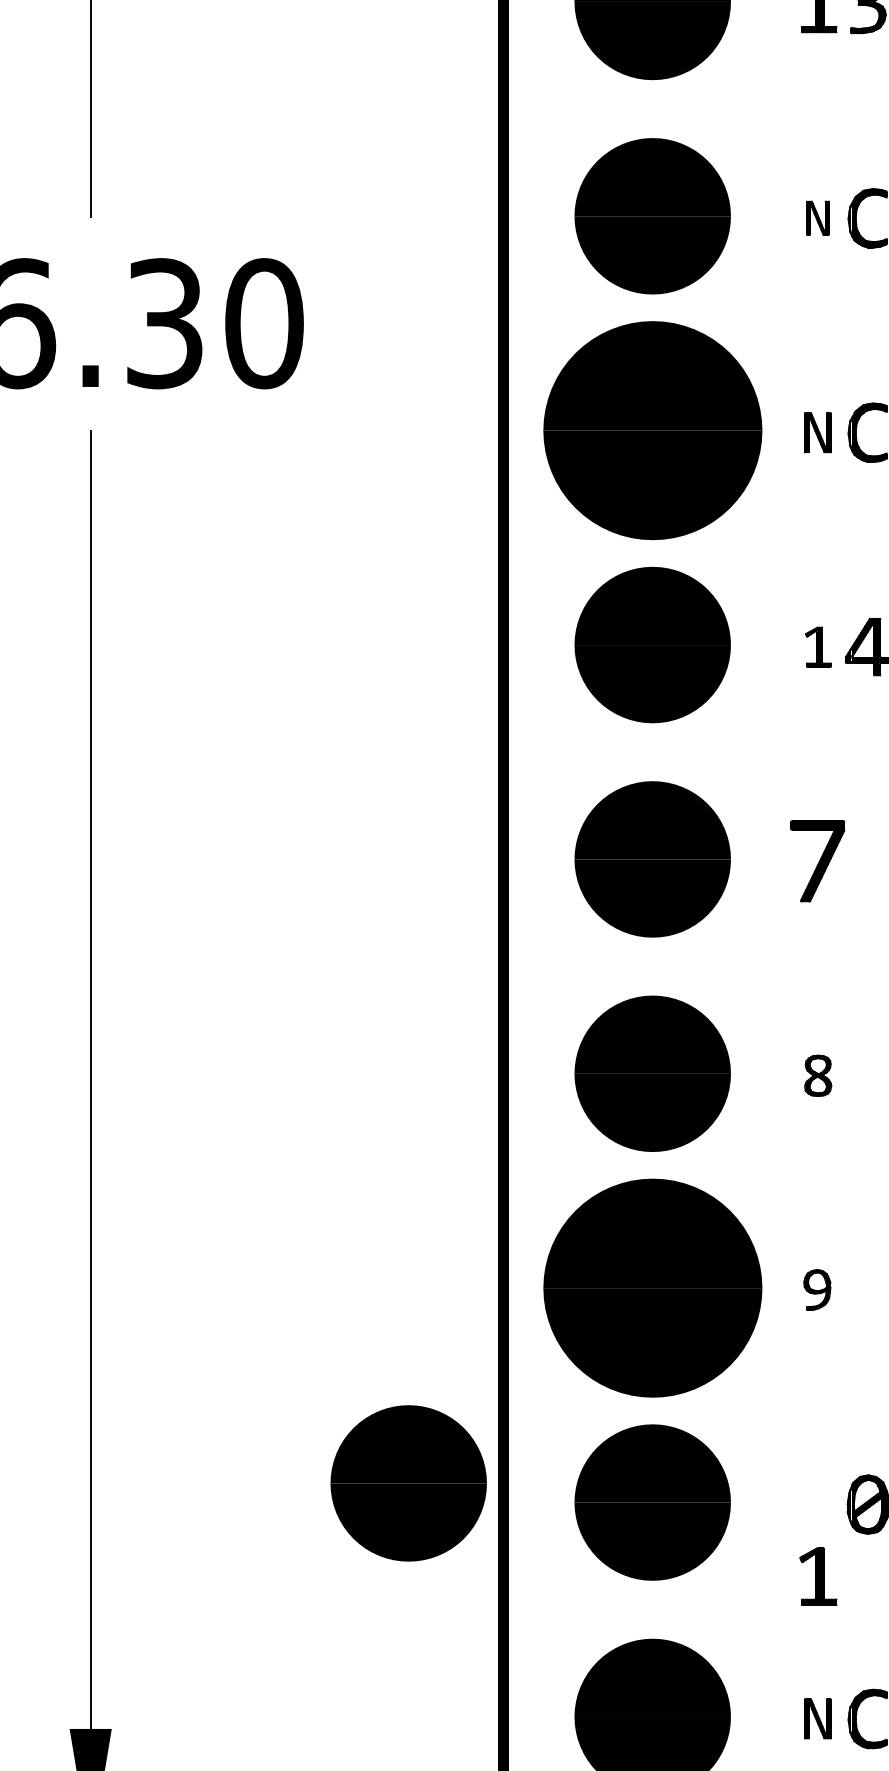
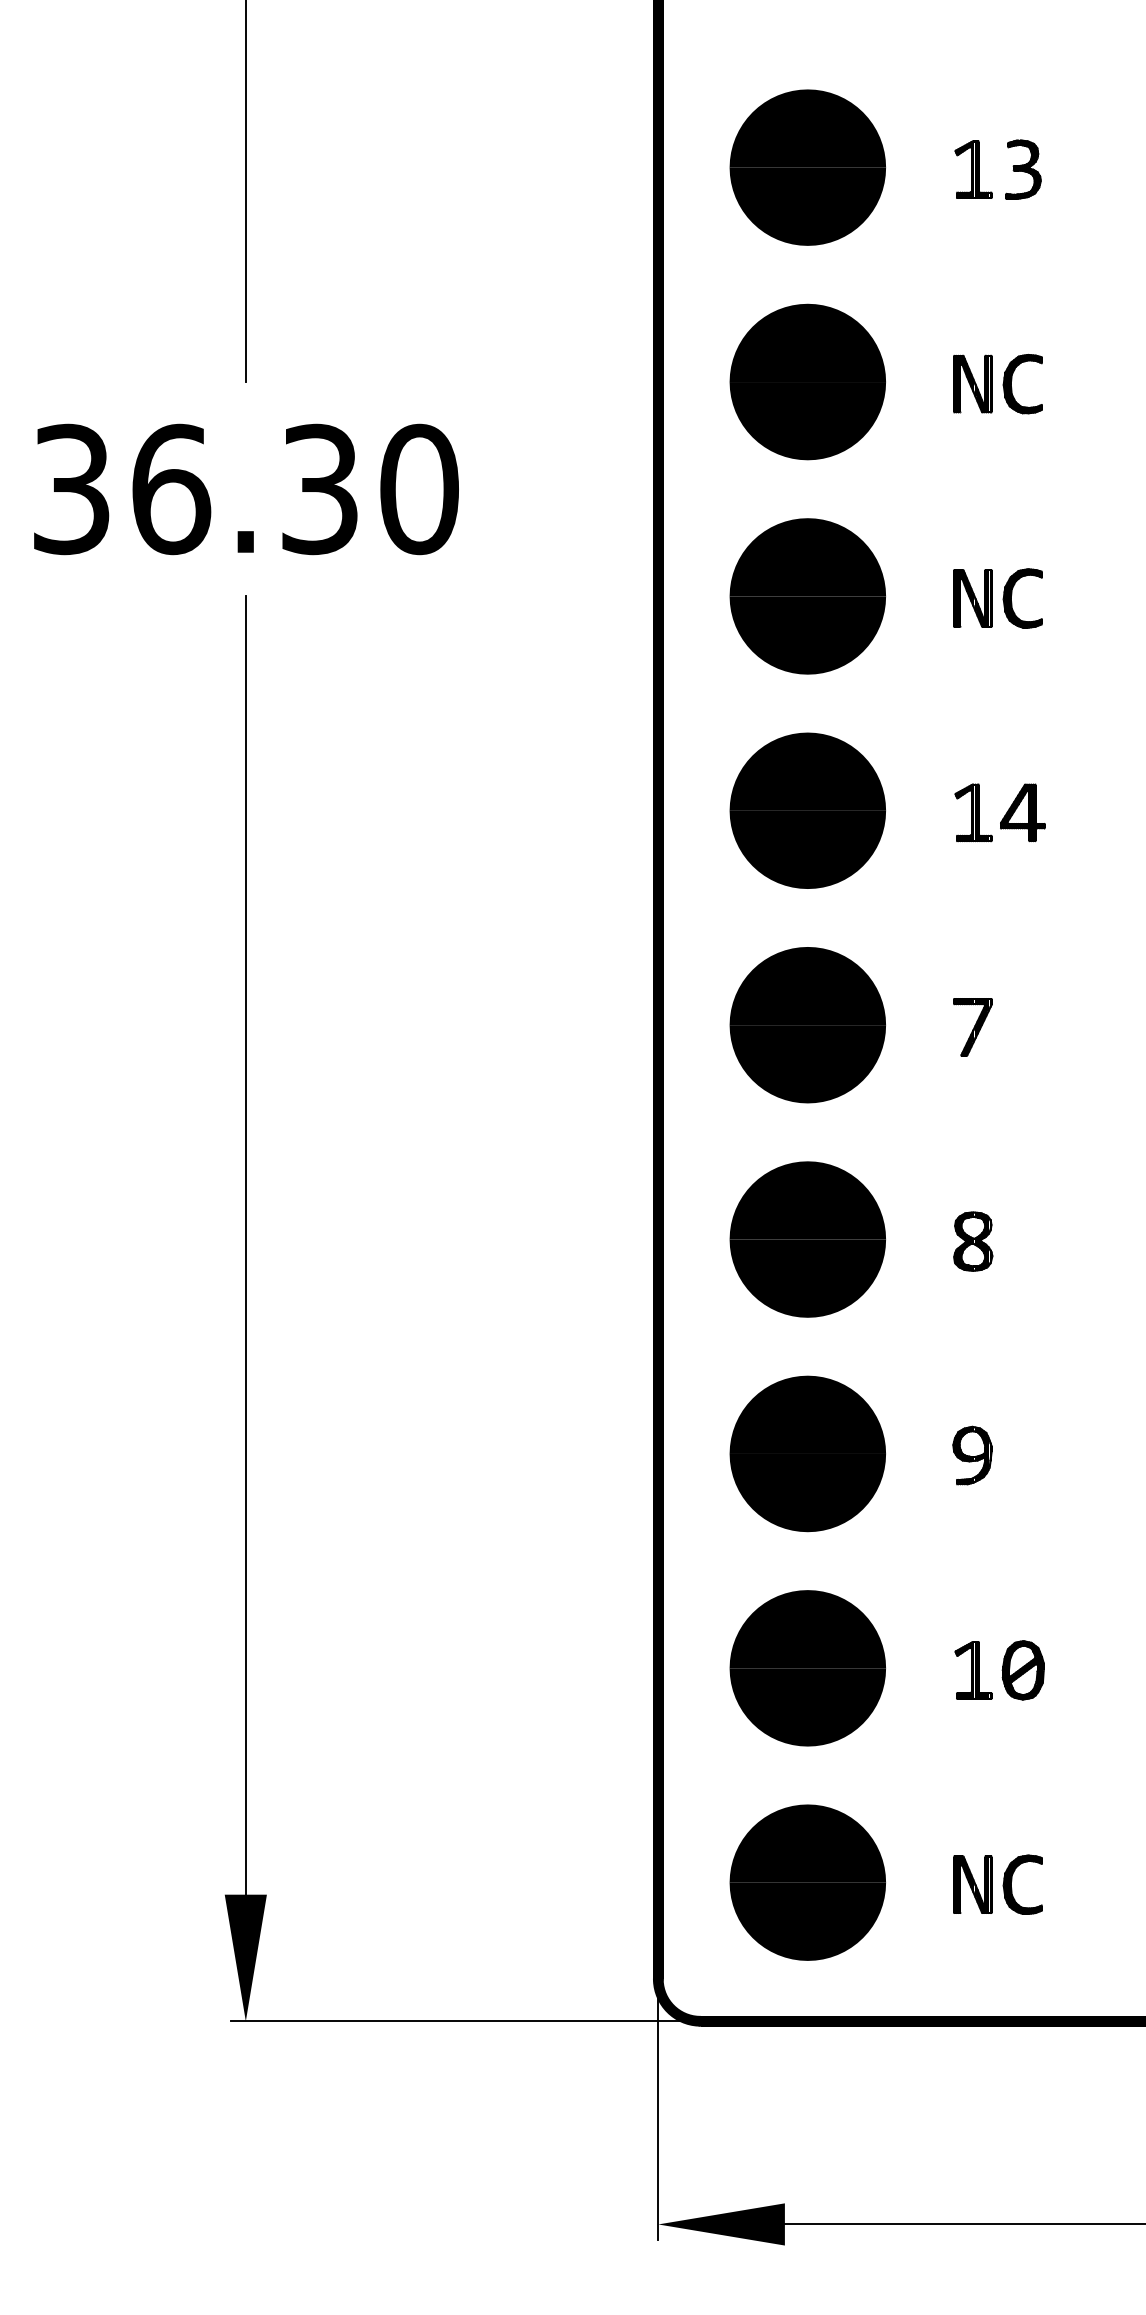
part: (817, 217) -> (972, 383), size x1.67
part: (652, 430) -> (807, 596), size x0.71
part: (817, 432) -> (972, 598), size x1.43
part: (818, 646) -> (973, 812), size x1.43
part: (817, 861) -> (972, 1027), size x0.71
part: (818, 1075) -> (973, 1241), size x1.43
part: (652, 1287) -> (807, 1453), size x0.71
part: (817, 1289) -> (972, 1455), size x1.43
part: (408, 1483) -> (563, 1649), removed
part: (818, 1576) -> (973, 1670), moved
part: (817, 1718) -> (972, 1884), size x1.43

